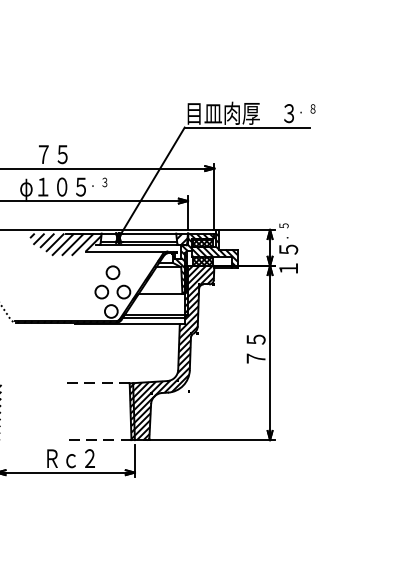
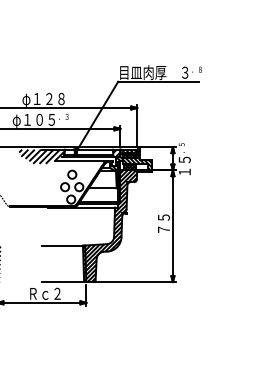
text: (68, 155) -> (43, 99), ７５ -> φ１２８
line: (97, 383) -> (62, 245), dashed -> solid
line: (97, 440) -> (62, 282), dashed -> solid

